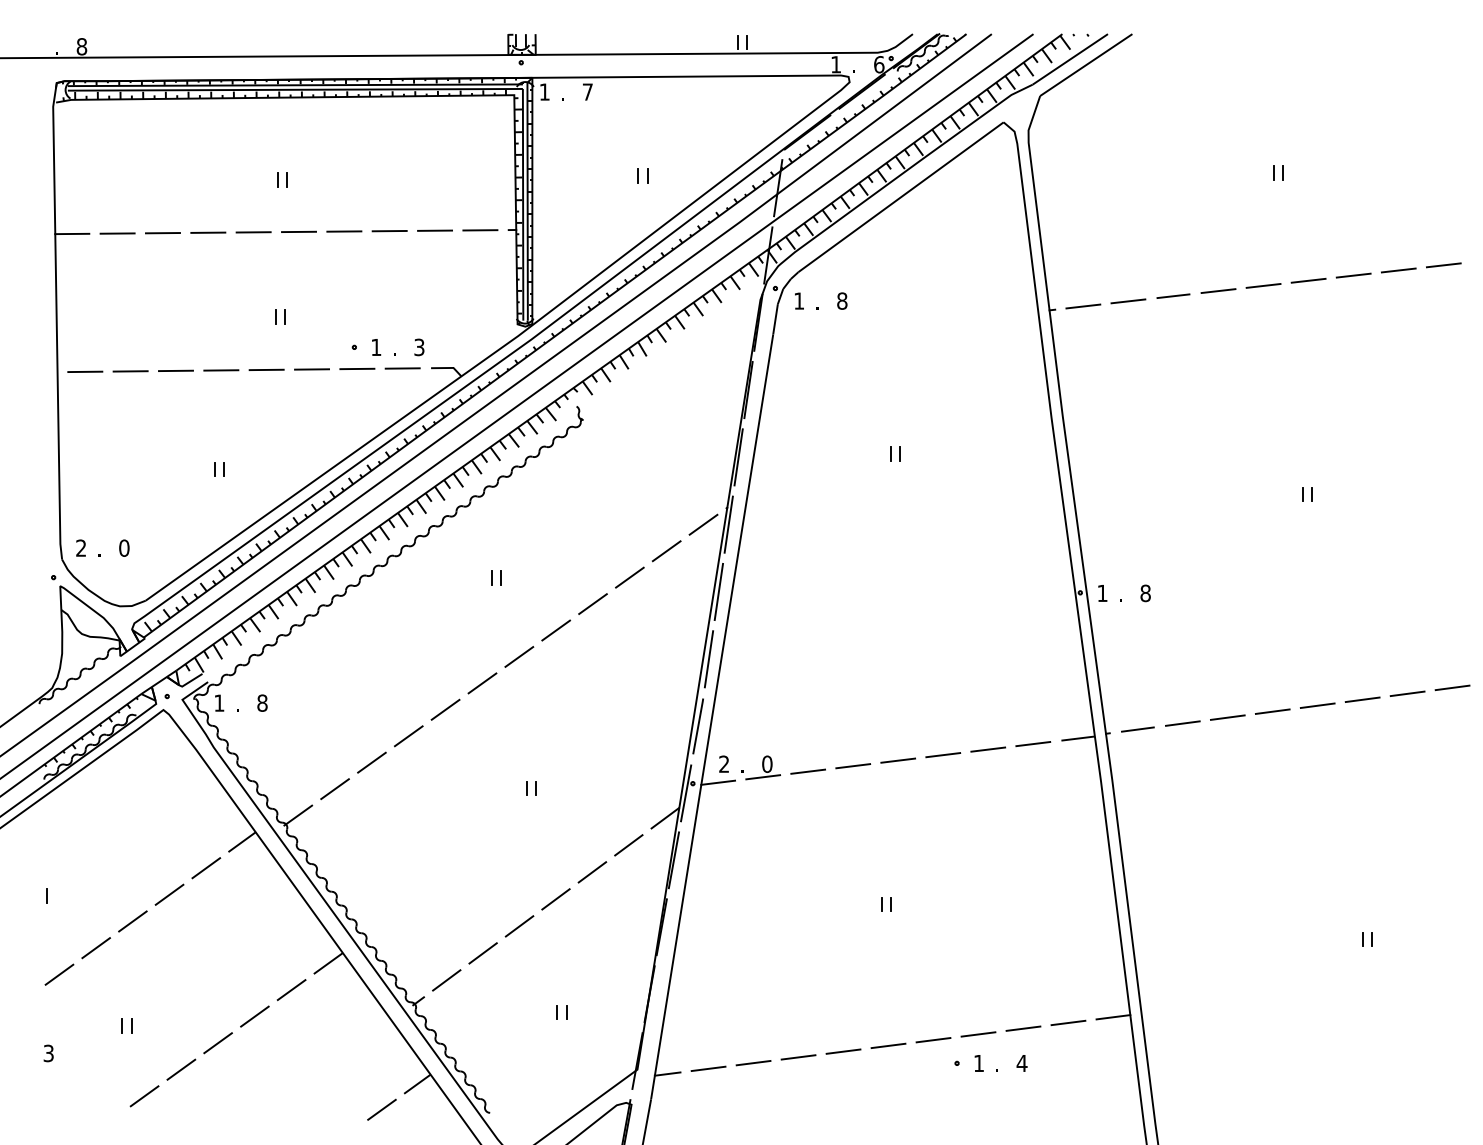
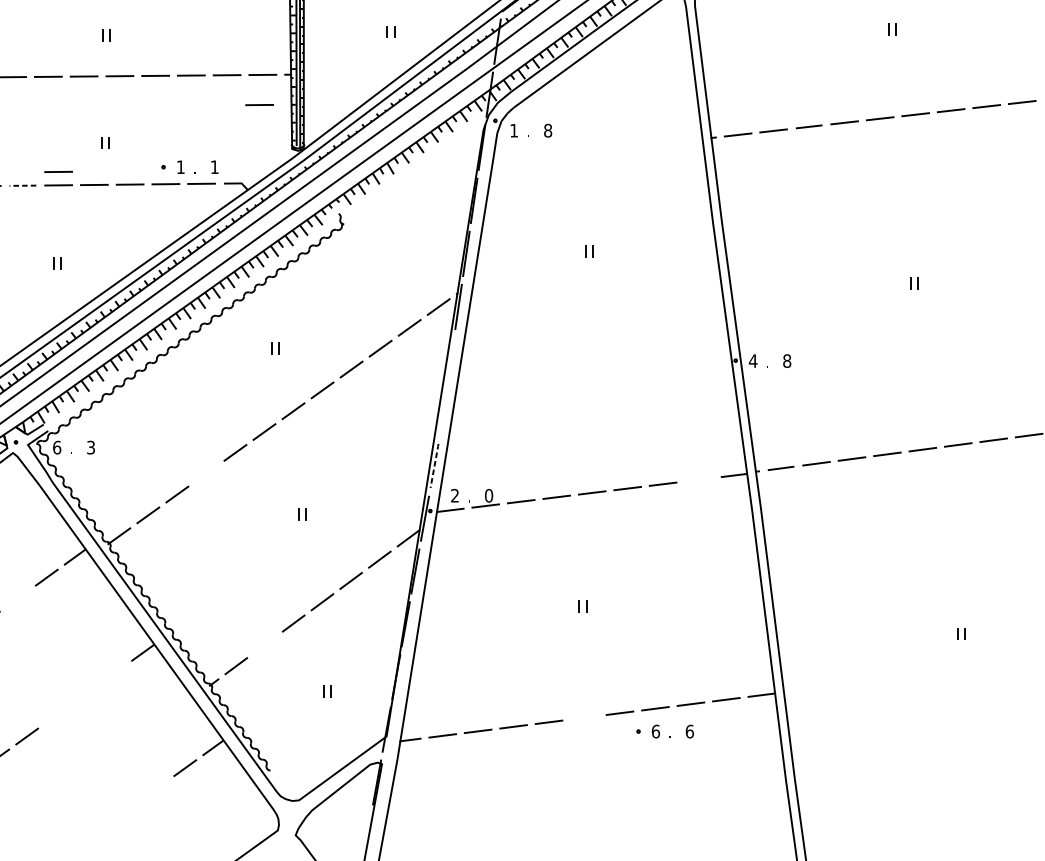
line: (476, 268) -> (259, 105), added
text: (419, 347) -> (214, 167), 3 -> 1
line: (221, 353) -> (58, 172), added
line: (175, 370) -> (22, 185), solid -> dashed
line: (718, 591) -> (450, 359), removed
text: (1102, 593) -> (753, 361), 1 -> 4
line: (708, 659) -> (442, 413), removed
text: (219, 702) -> (57, 447), 1 -> 6
text: (262, 702) -> (91, 447), 8 -> 3
line: (698, 726) -> (434, 466), solid -> dashed
line: (408, 736) -> (206, 473), removed
line: (1033, 743) -> (698, 479), removed
line: (169, 894) -> (17, 598), removed
line: (482, 953) -> (264, 644), removed
line: (291, 990) -> (113, 674), removed
line: (254, 1016) -> (84, 694), removed
line: (217, 1043) -> (55, 715), removed
line: (888, 1045) -> (584, 717), removed
text: (979, 1063) -> (656, 731), 1 -> 6
text: (1021, 1063) -> (689, 731), 4 -> 6

